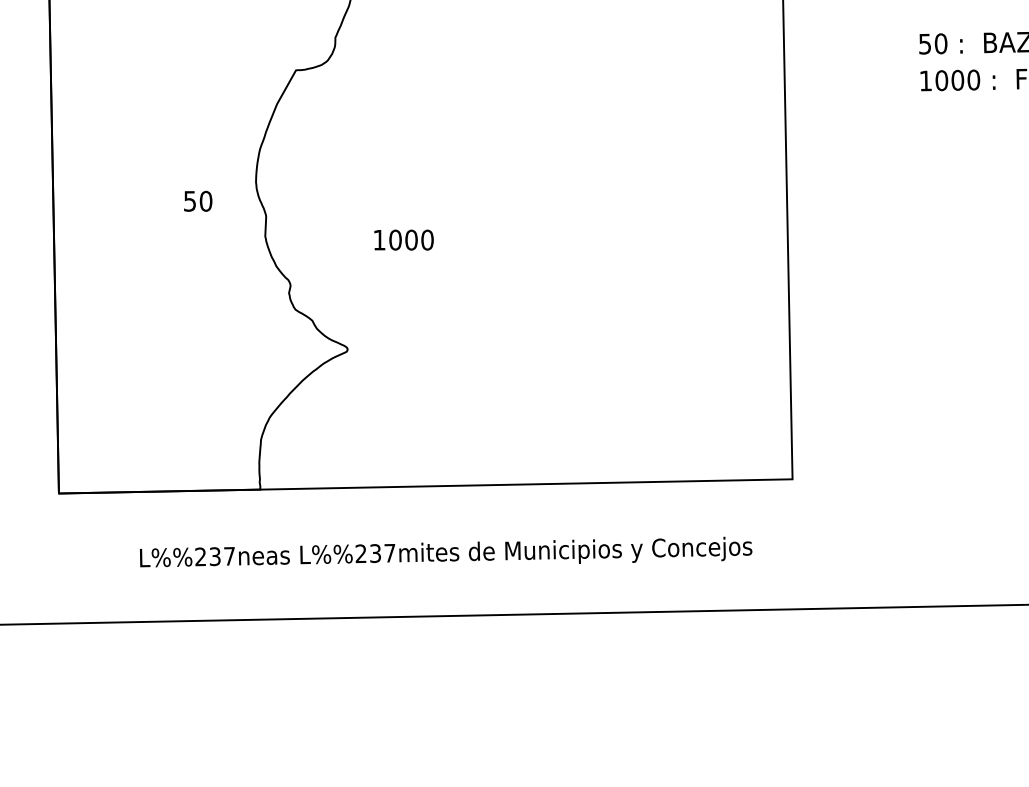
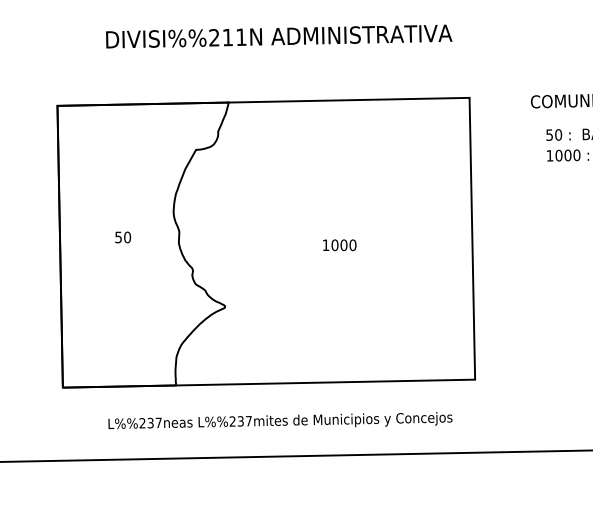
text: (198, 201) -> (123, 237), moved
text: (403, 240) -> (339, 245), moved

